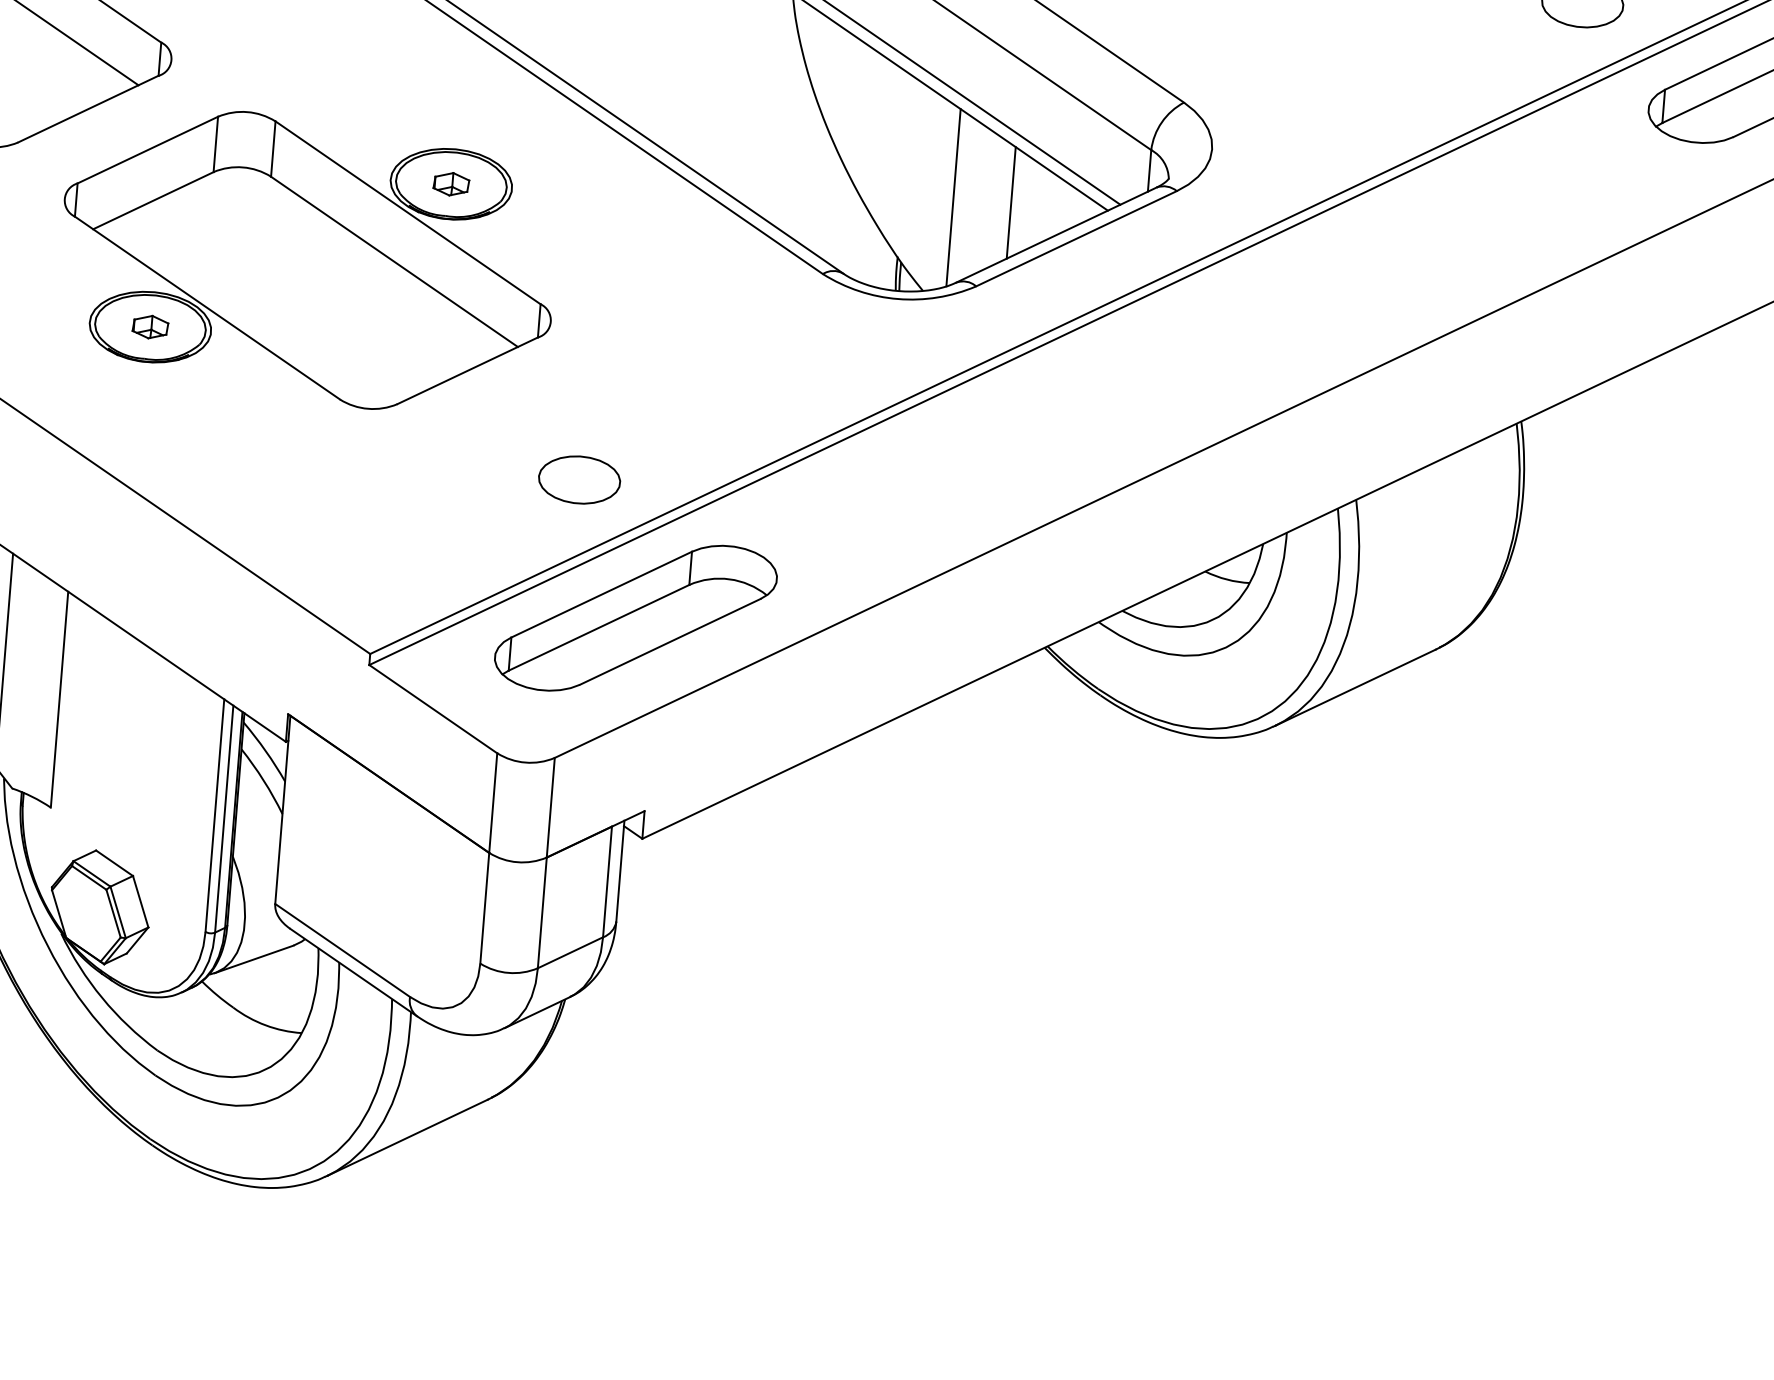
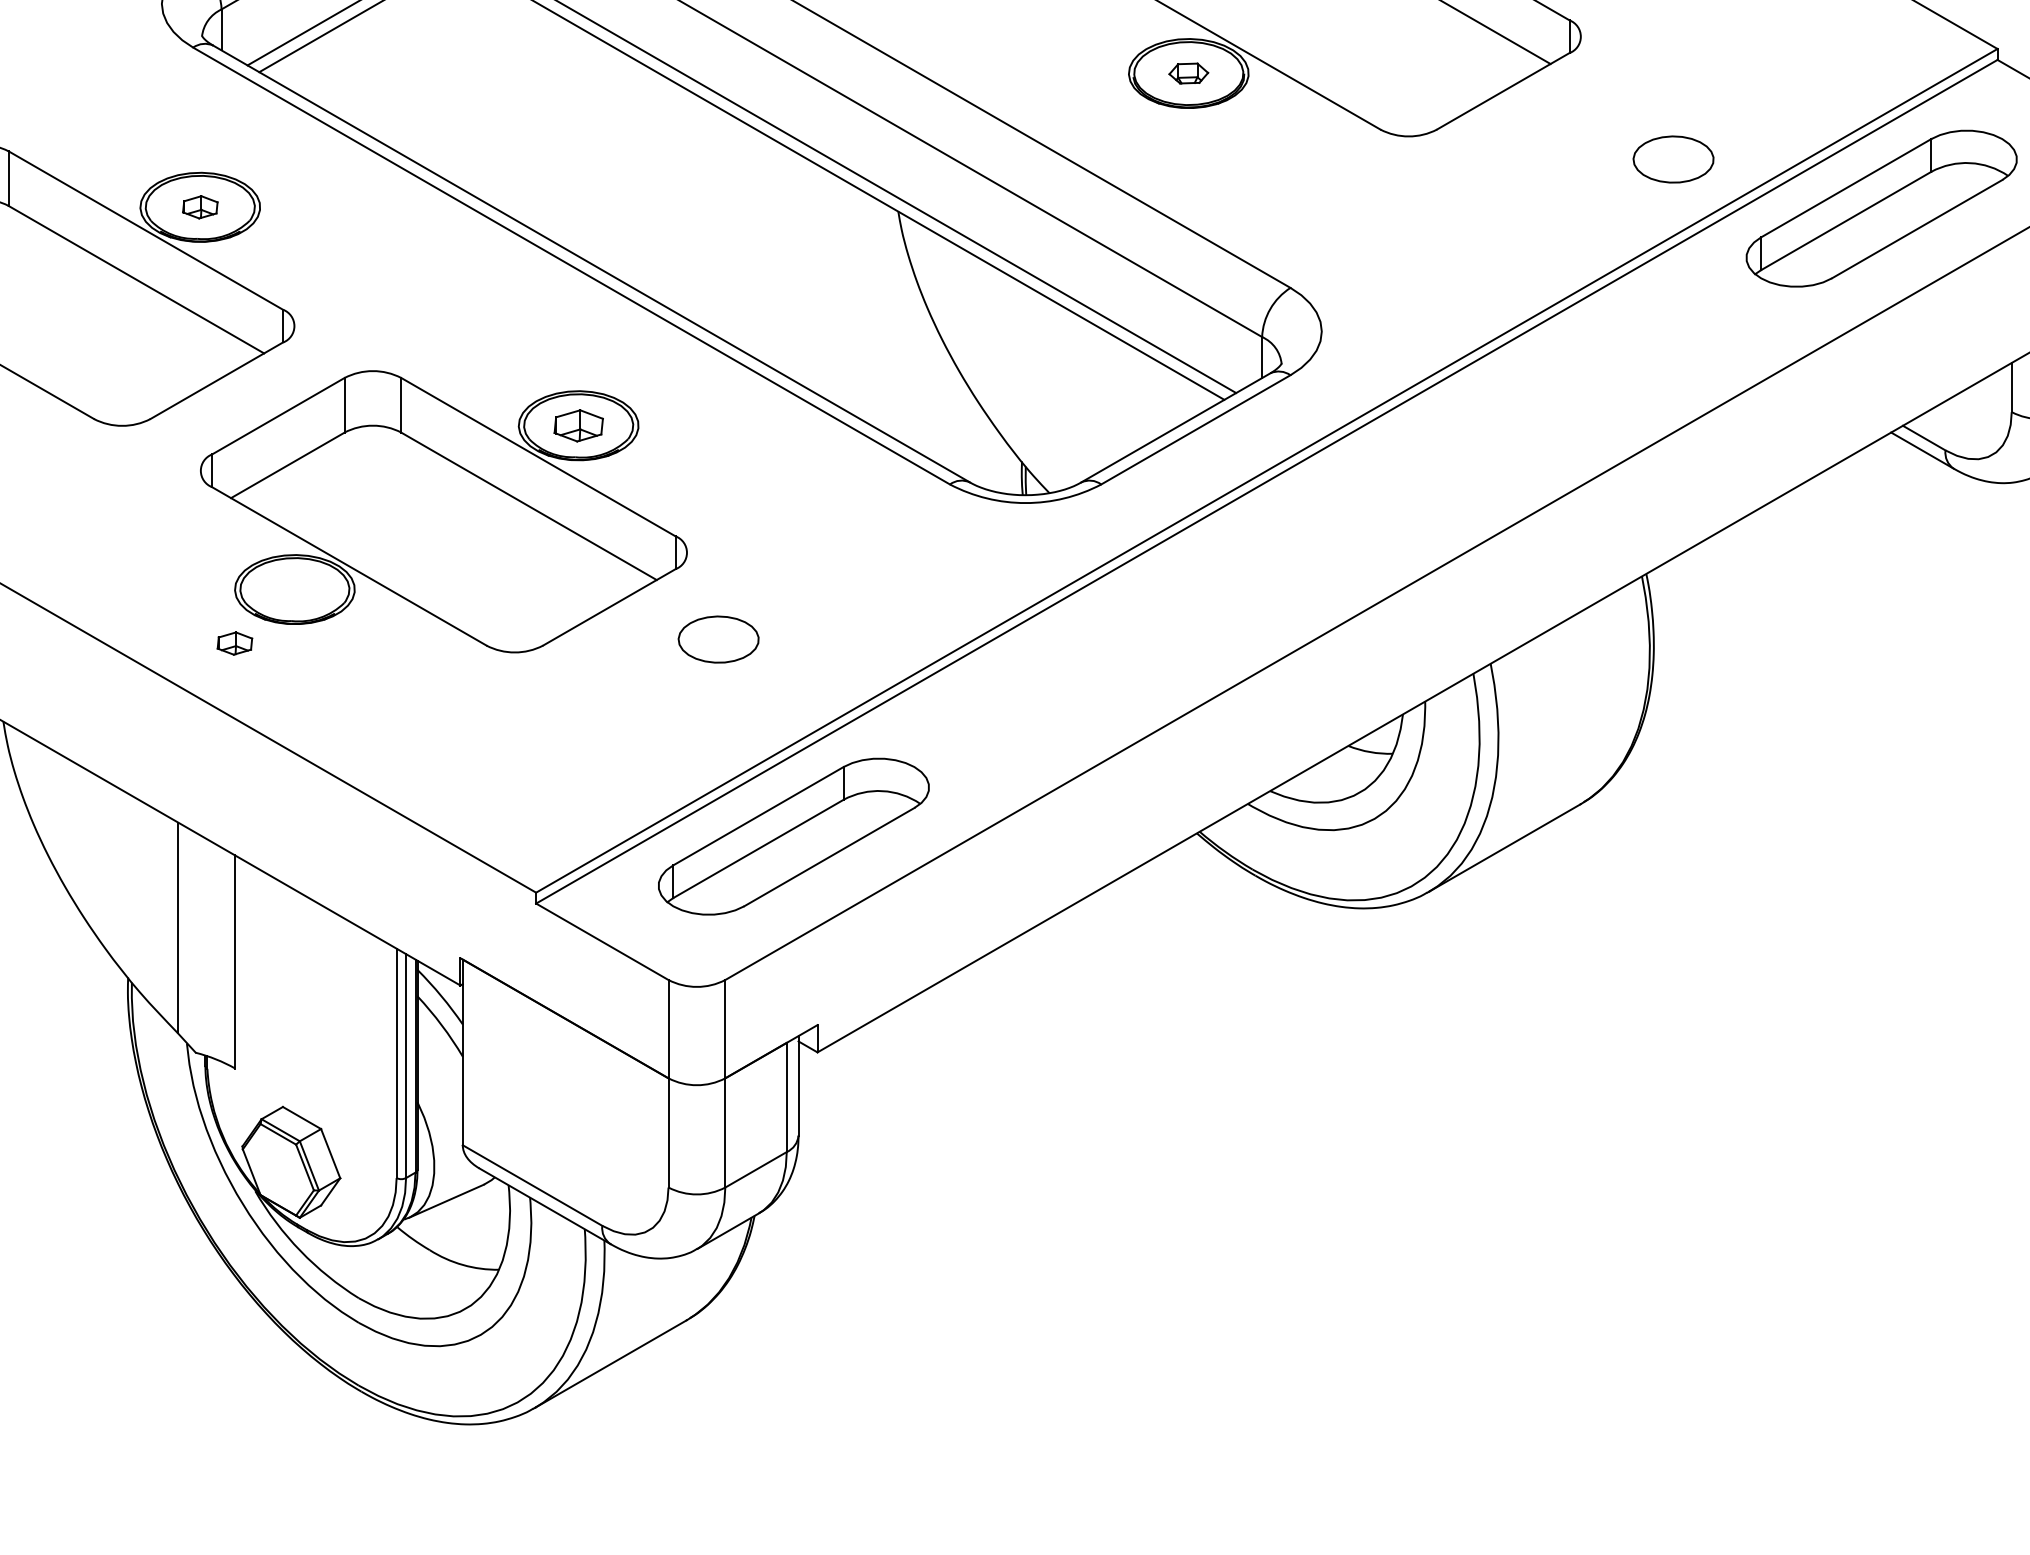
part: (451, 183) -> (578, 425), size x1.4
line: (954, 196) -> (1072, 398), removed
line: (1011, 202) -> (1129, 399), removed
part: (150, 327) -> (234, 643), moved
part: (579, 479) -> (718, 639), moved

